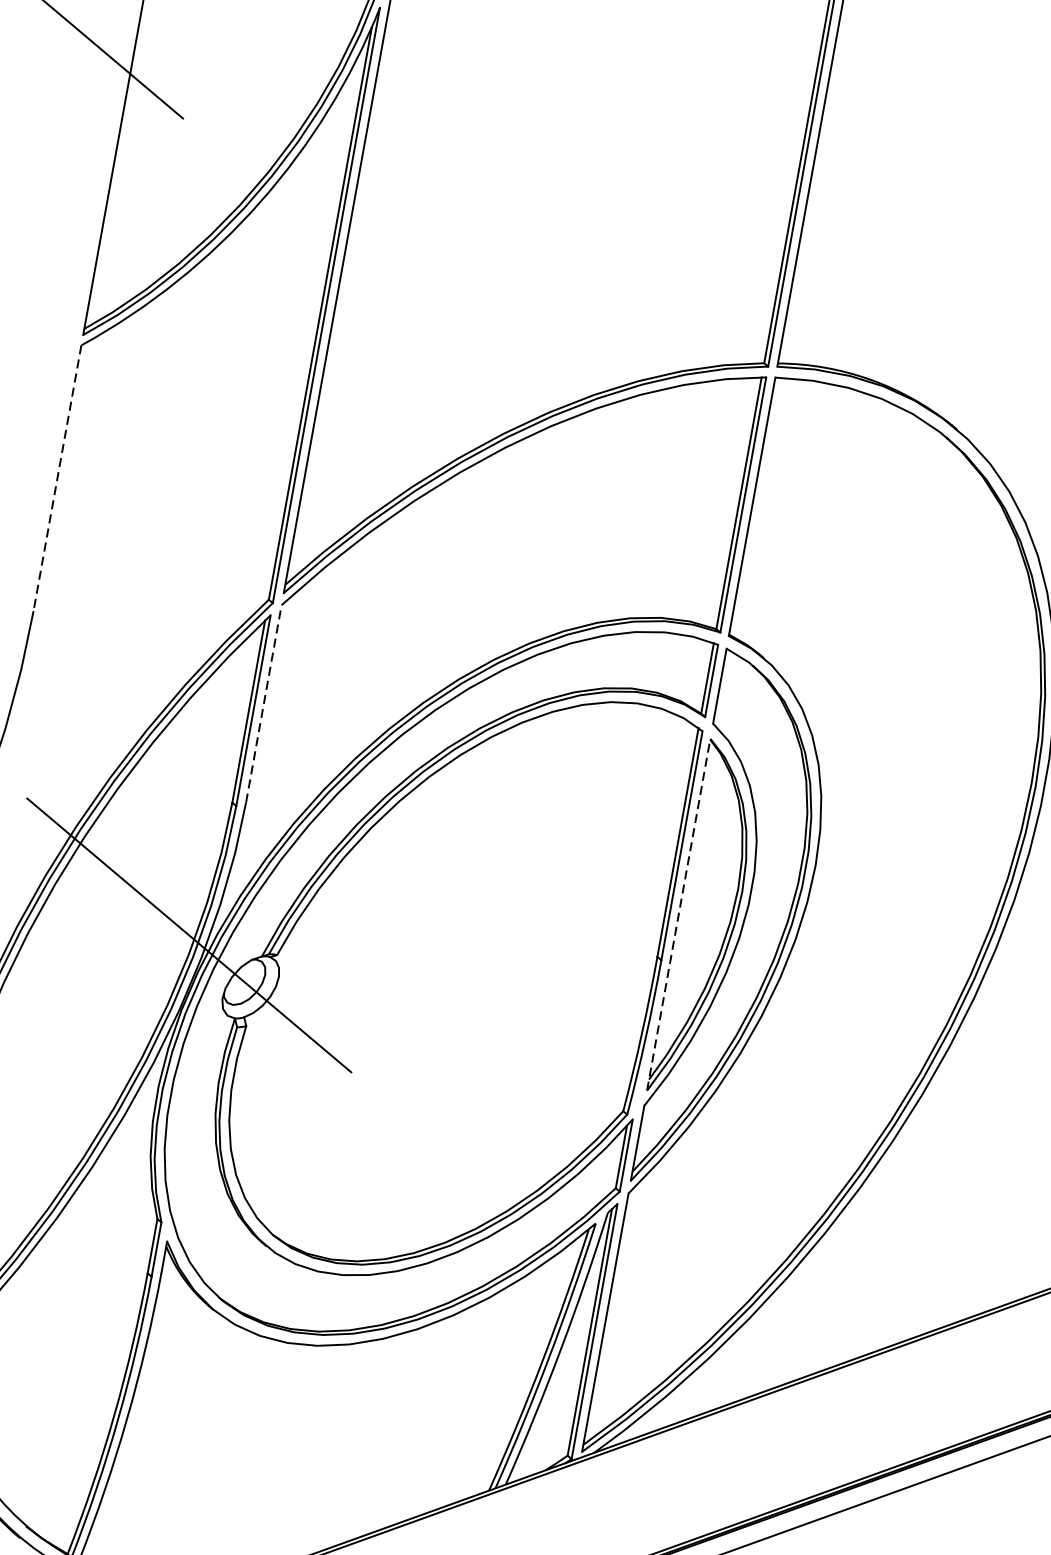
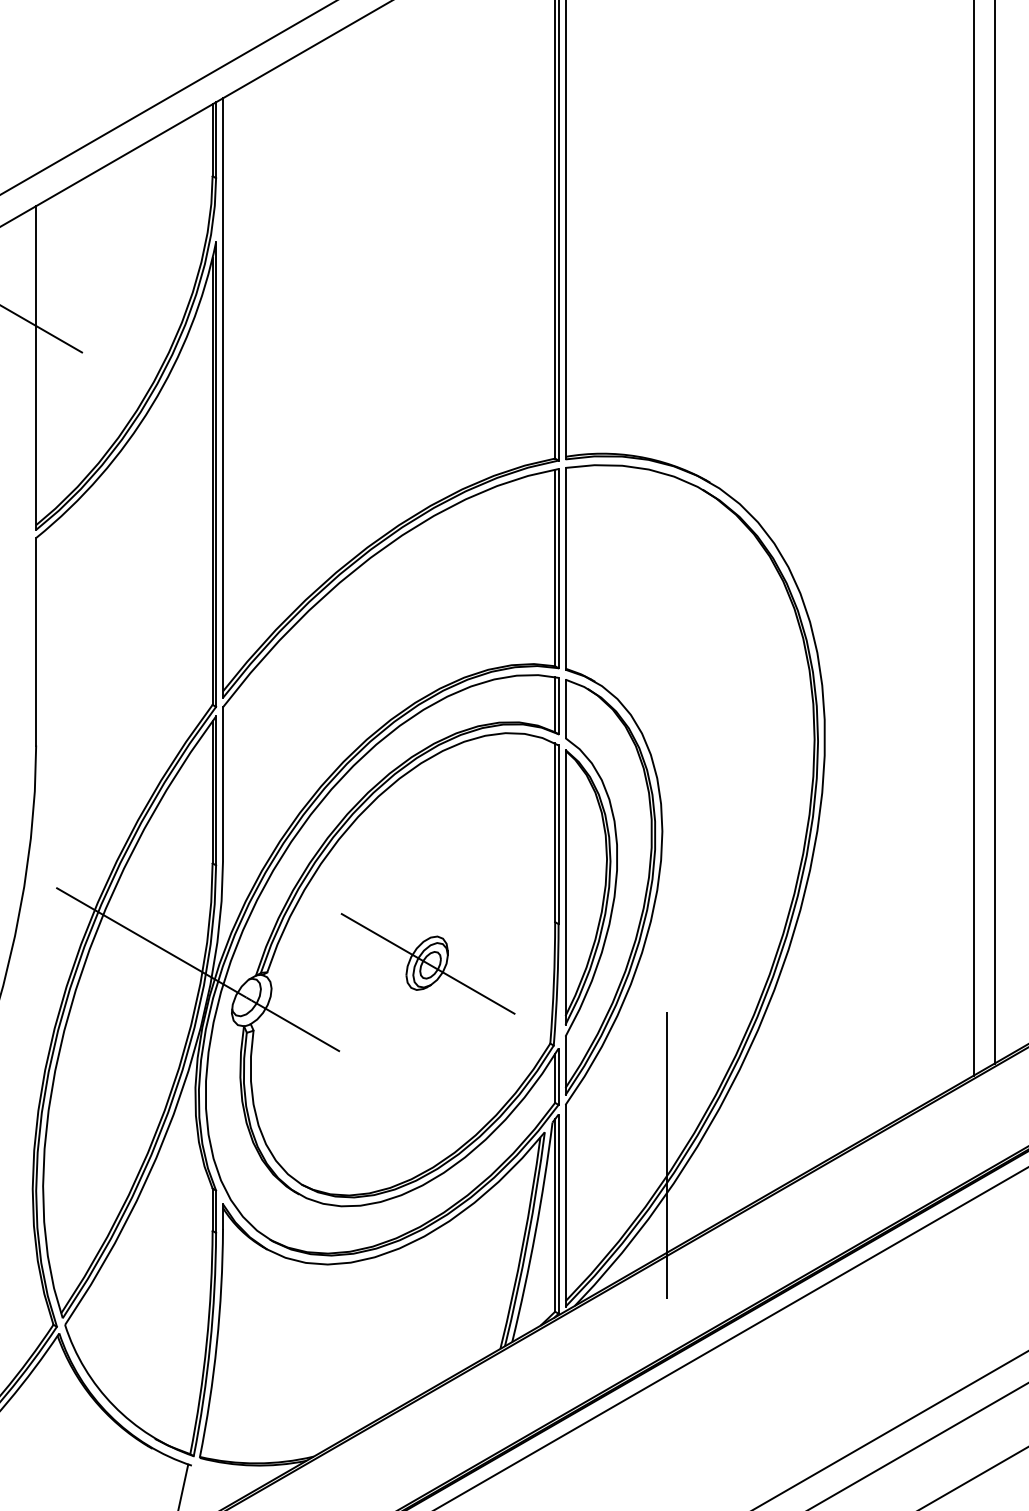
line: (57, 477) -> (36, 641), dashed -> solid
line: (264, 702) -> (223, 783), dashed -> solid
line: (678, 913) -> (565, 886), dashed -> solid
part: (484, 980) -> (427, 963), added
line: (747, 1281) -> (667, 1155), added

